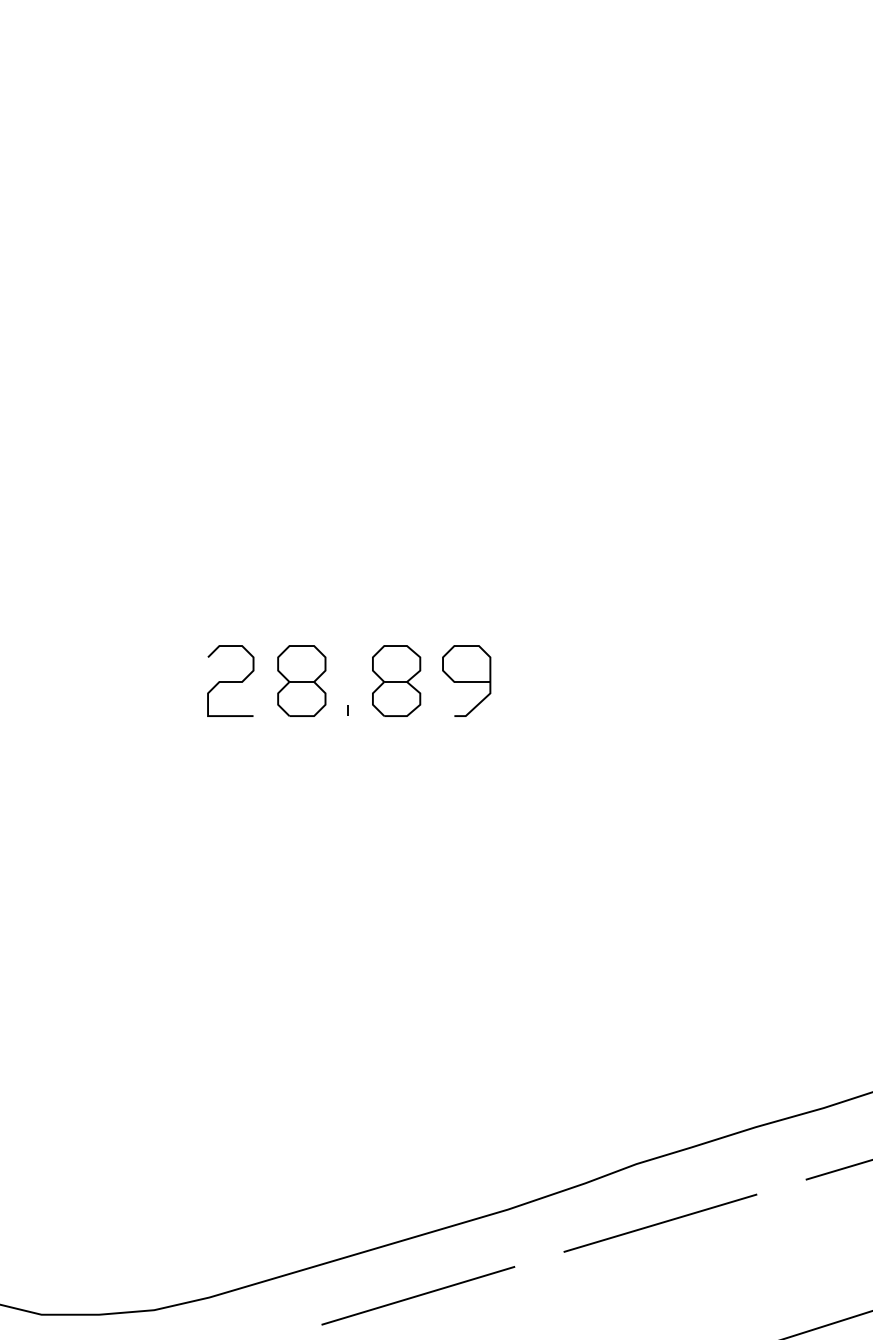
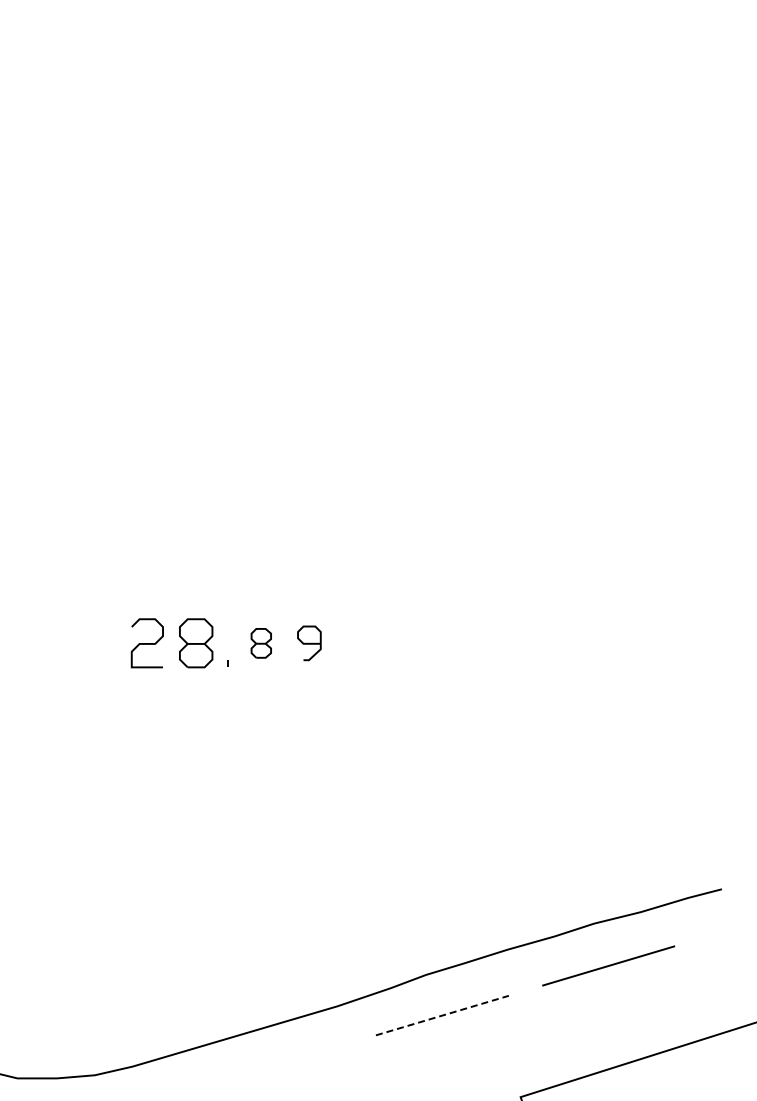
part: (396, 681) -> (261, 643), size x0.6
part: (466, 681) -> (309, 643), size x0.7
line: (660, 1223) -> (442, 1015), solid -> dashed
line: (417, 1295) -> (275, 1065), removed

